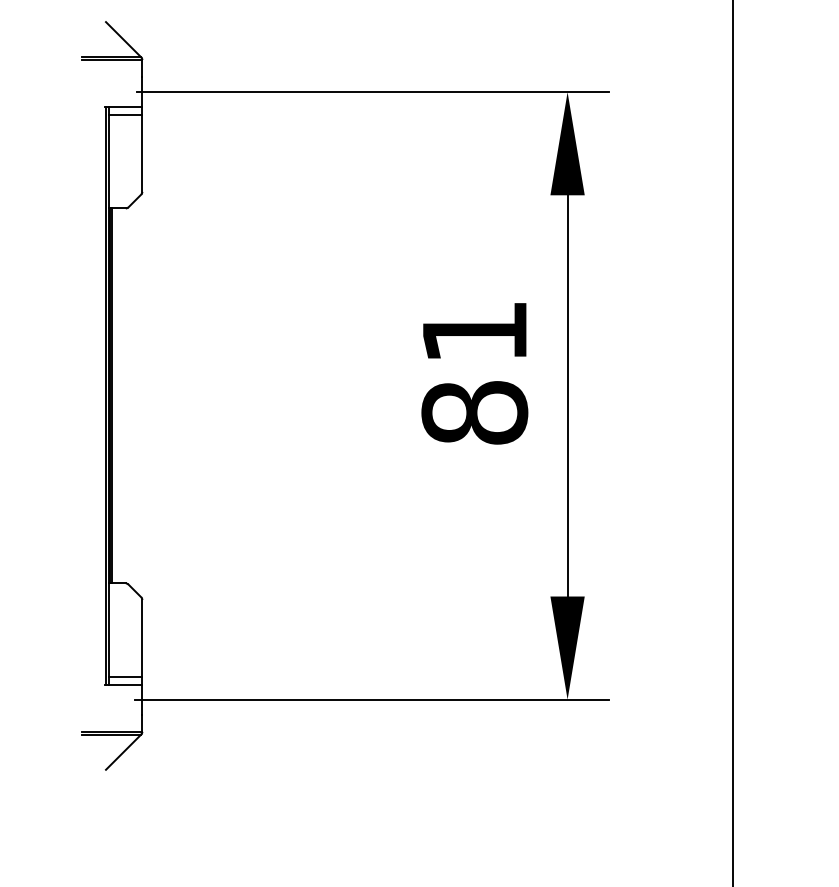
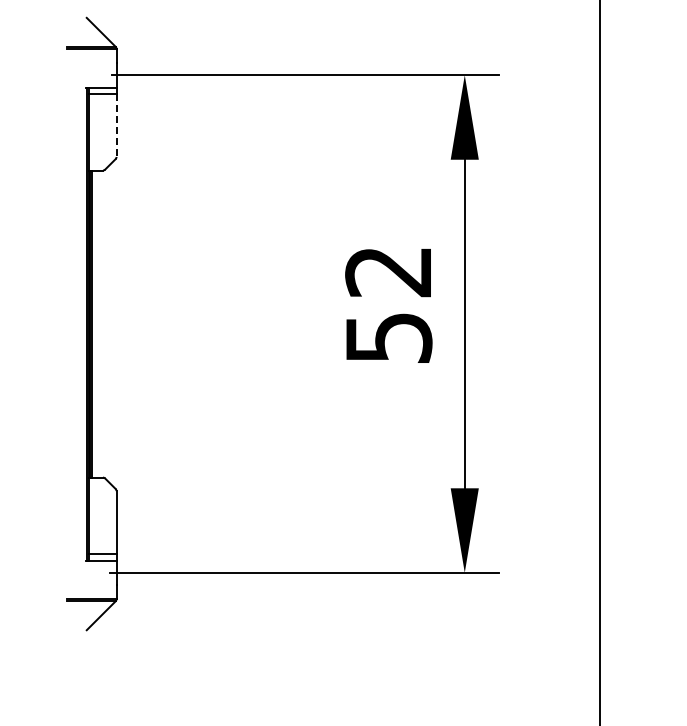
line: (142, 153) -> (116, 125), solid -> dashed
text: (474, 373) -> (388, 305), 81 -> 52

